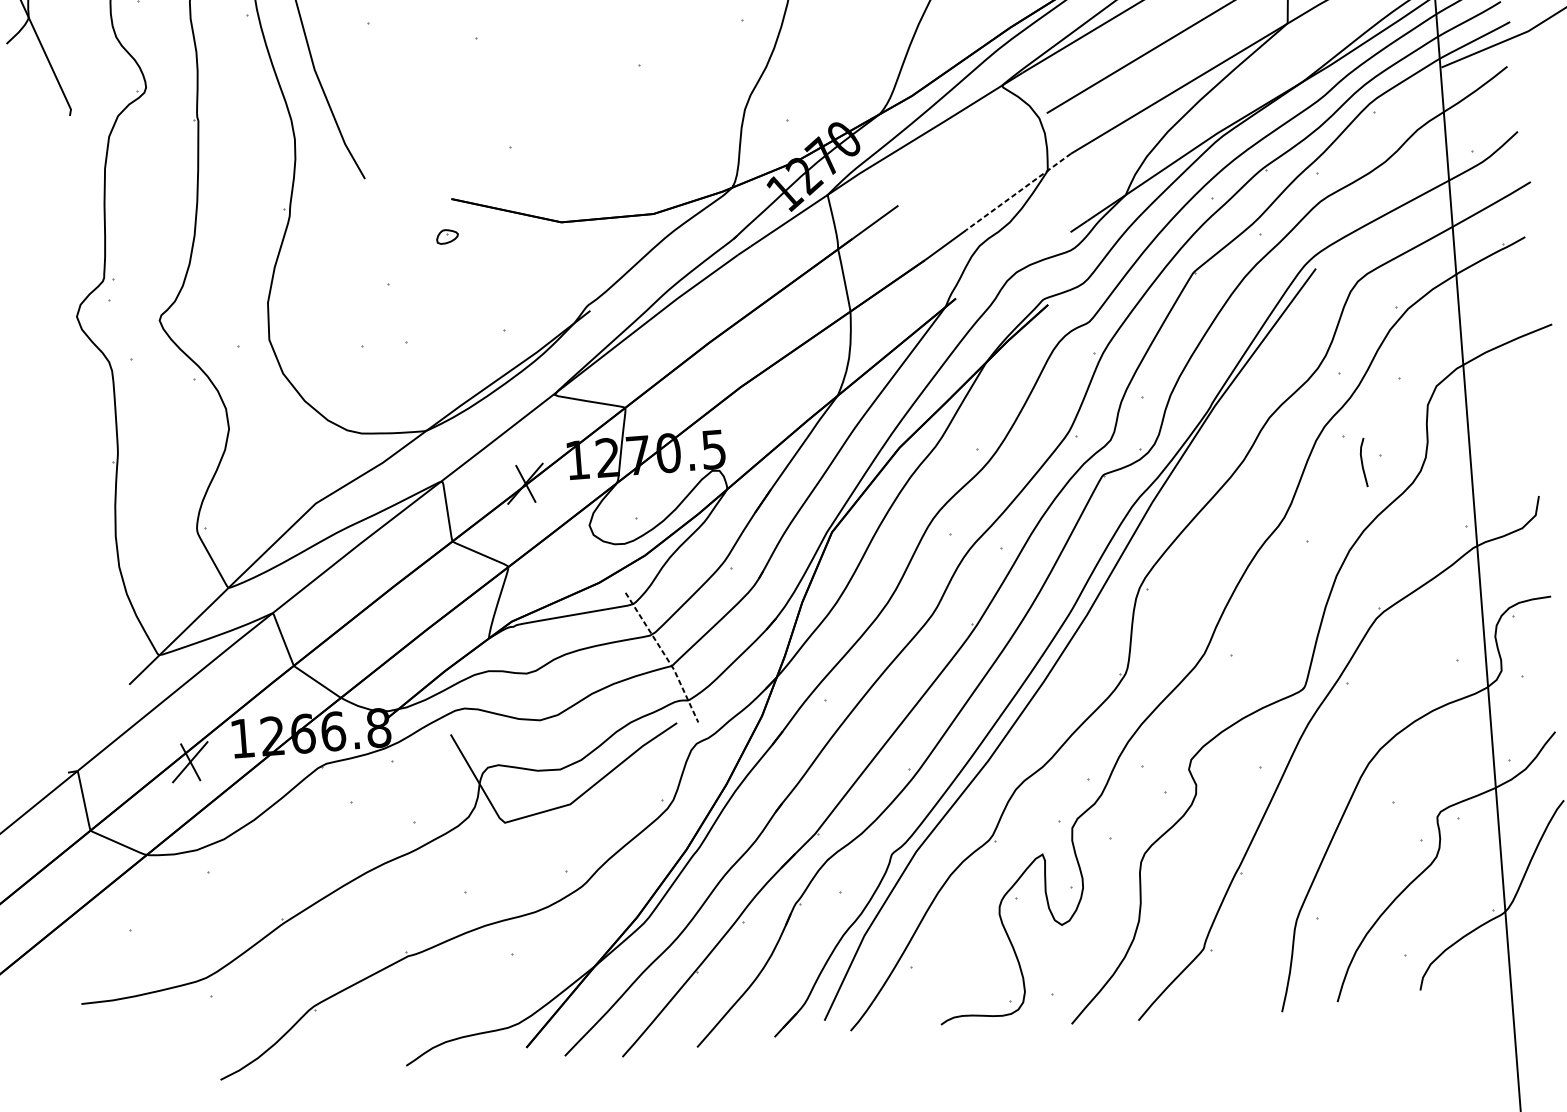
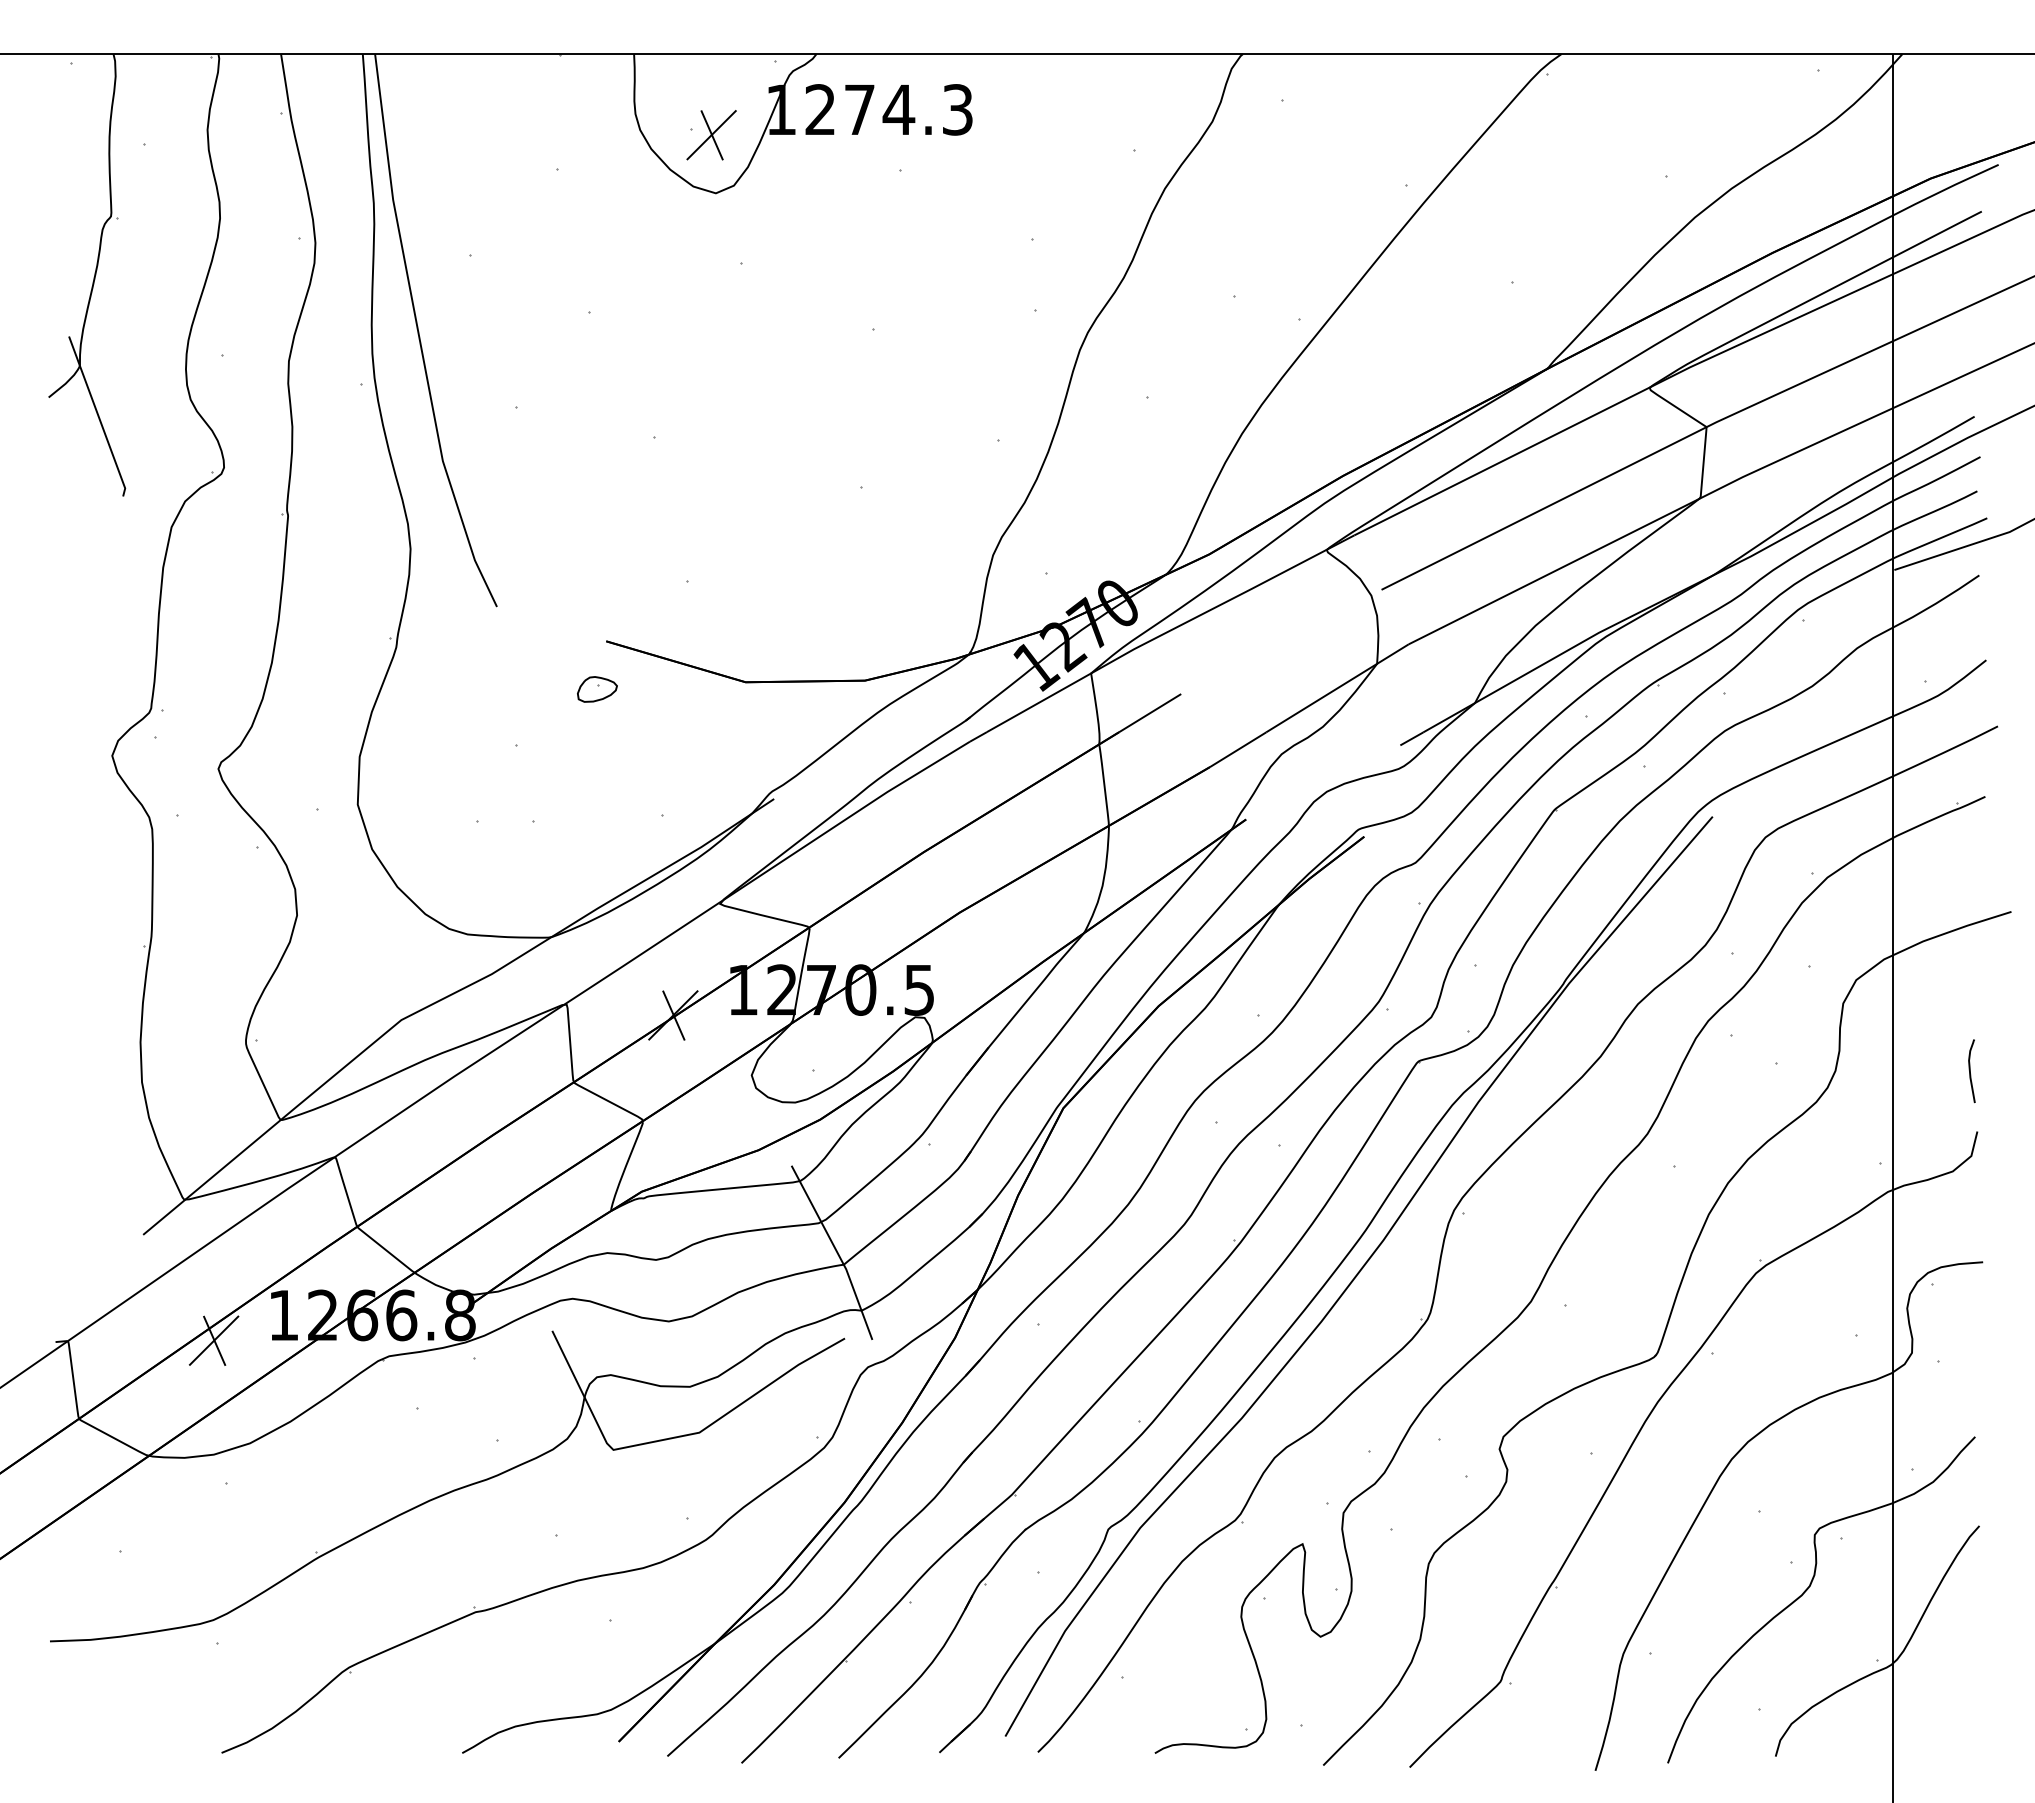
line: (1018, 192) -> (1337, 688), dashed -> solid
part: (447, 236) -> (597, 689), size x1.43
curve: (1362, 462) -> (1970, 1071), moved
line: (665, 656) -> (836, 1251), dashed -> solid

